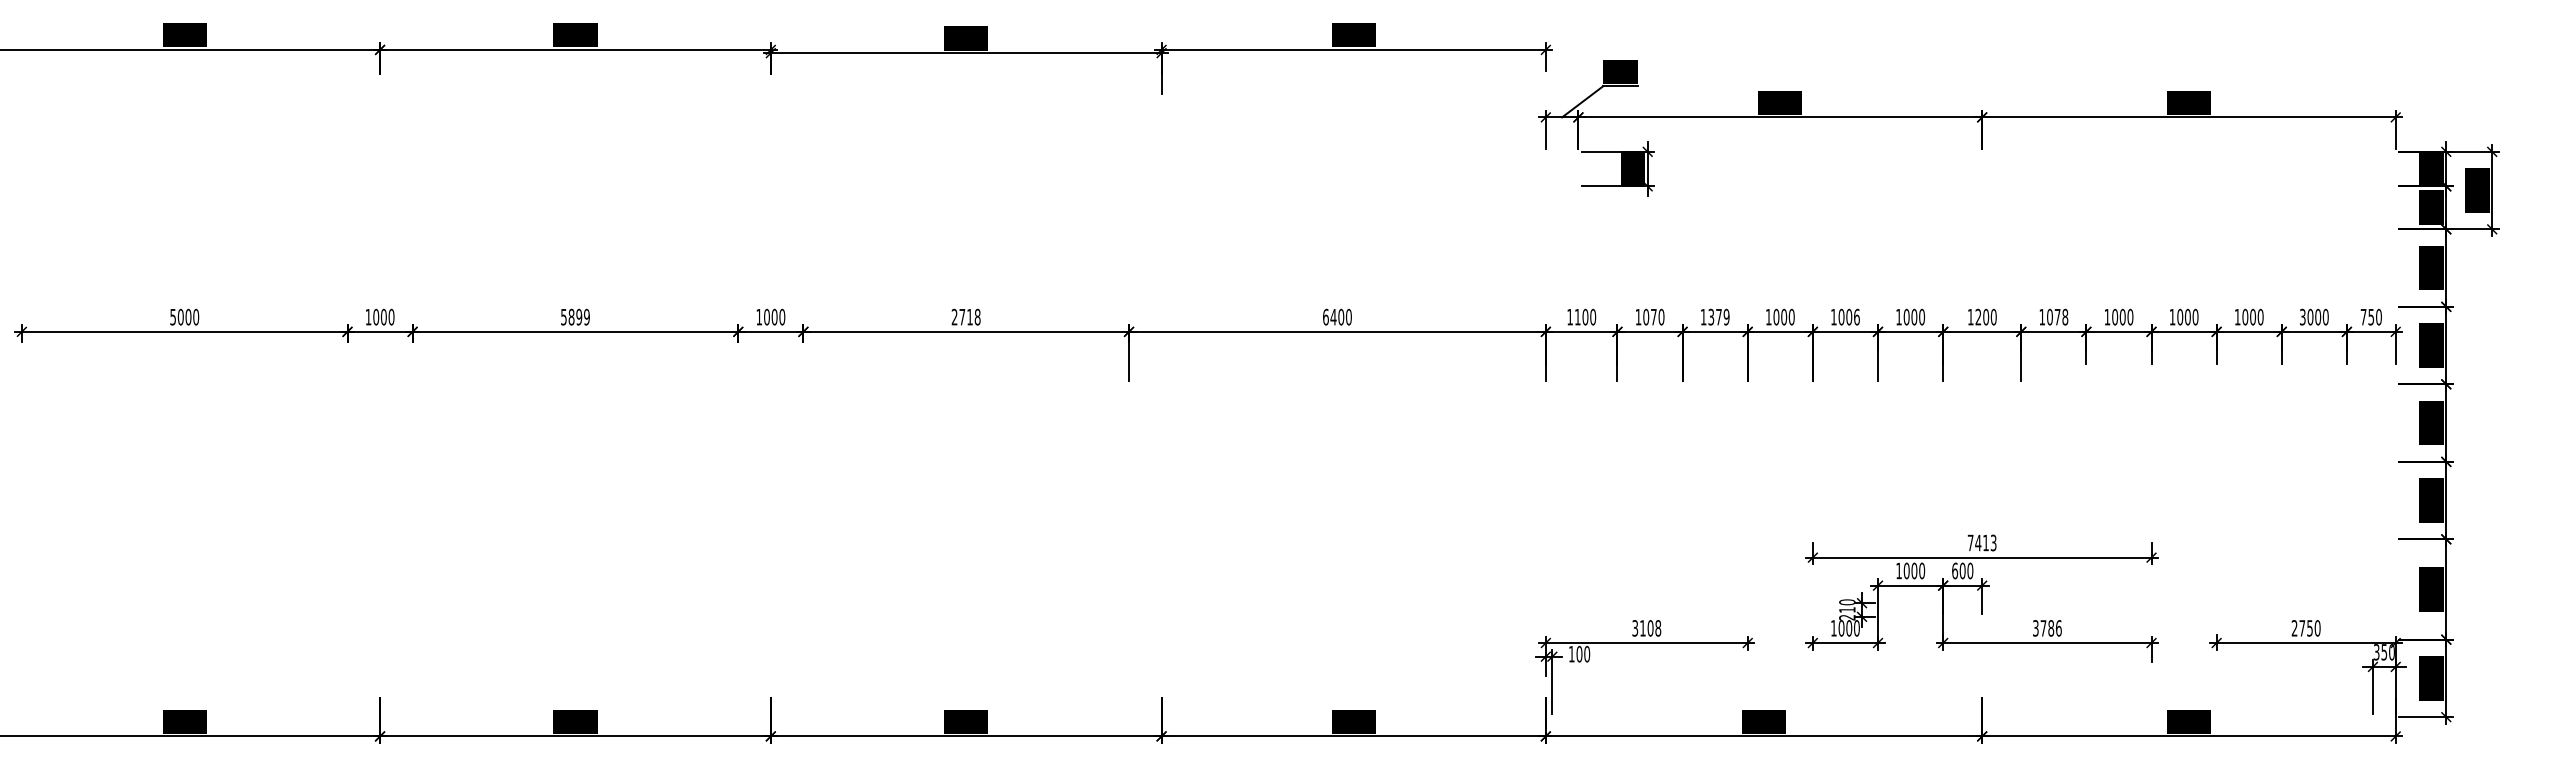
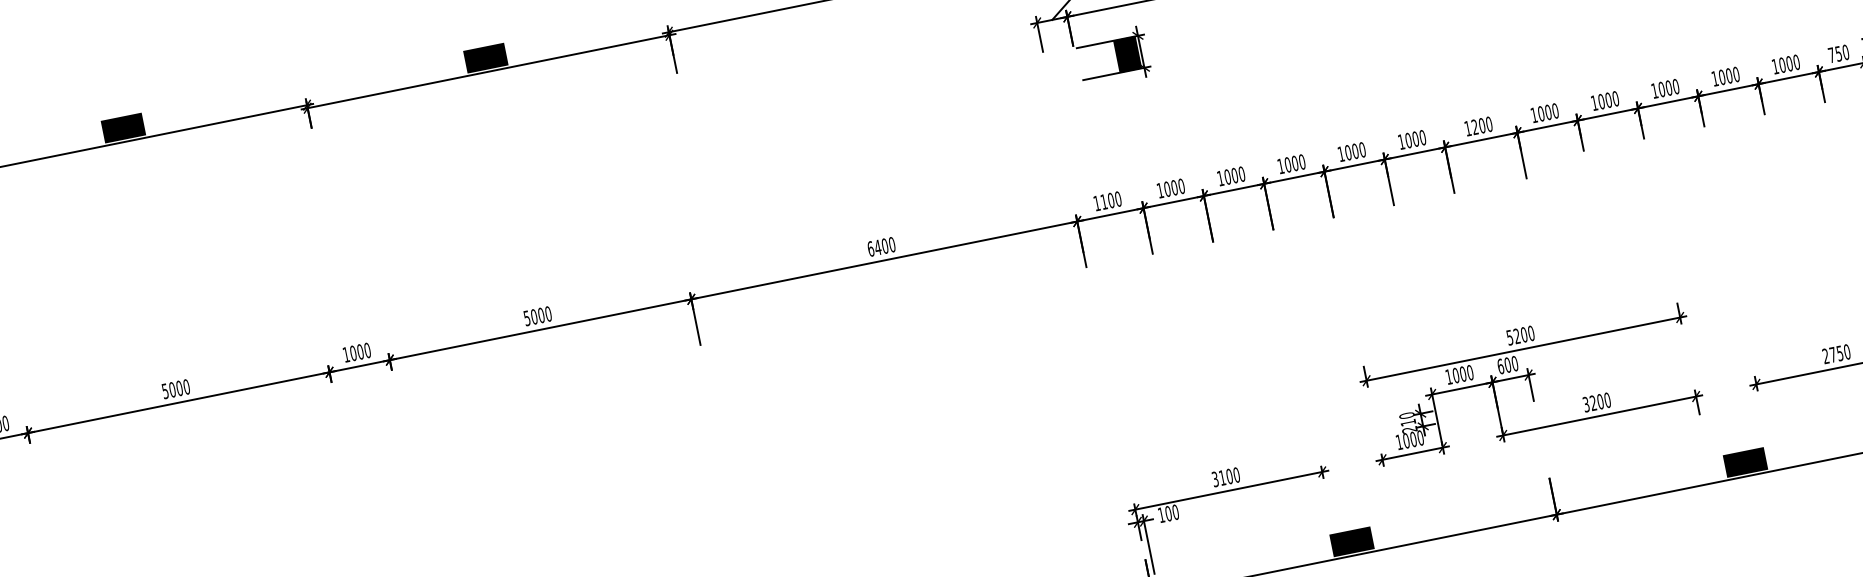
text: (965, 316) -> (537, 315), 2718 -> 5000
text: (1653, 316) -> (1174, 187), 1070 -> 1000
text: (1718, 316) -> (1234, 175), 1379 -> 1000
text: (1856, 316) -> (1362, 149), 1006 -> 1000
text: (2061, 316) -> (1551, 111), 1078 -> 1000
text: (2302, 316) -> (1774, 66), 3000 -> 1000
text: (578, 317) -> (178, 388), 5899 -> 5000
text: (1981, 542) -> (1519, 335), 7413 -> 5200
text: (1658, 628) -> (1236, 475), 3108 -> 3100
text: (2050, 628) -> (1599, 401), 3786 -> 3200

